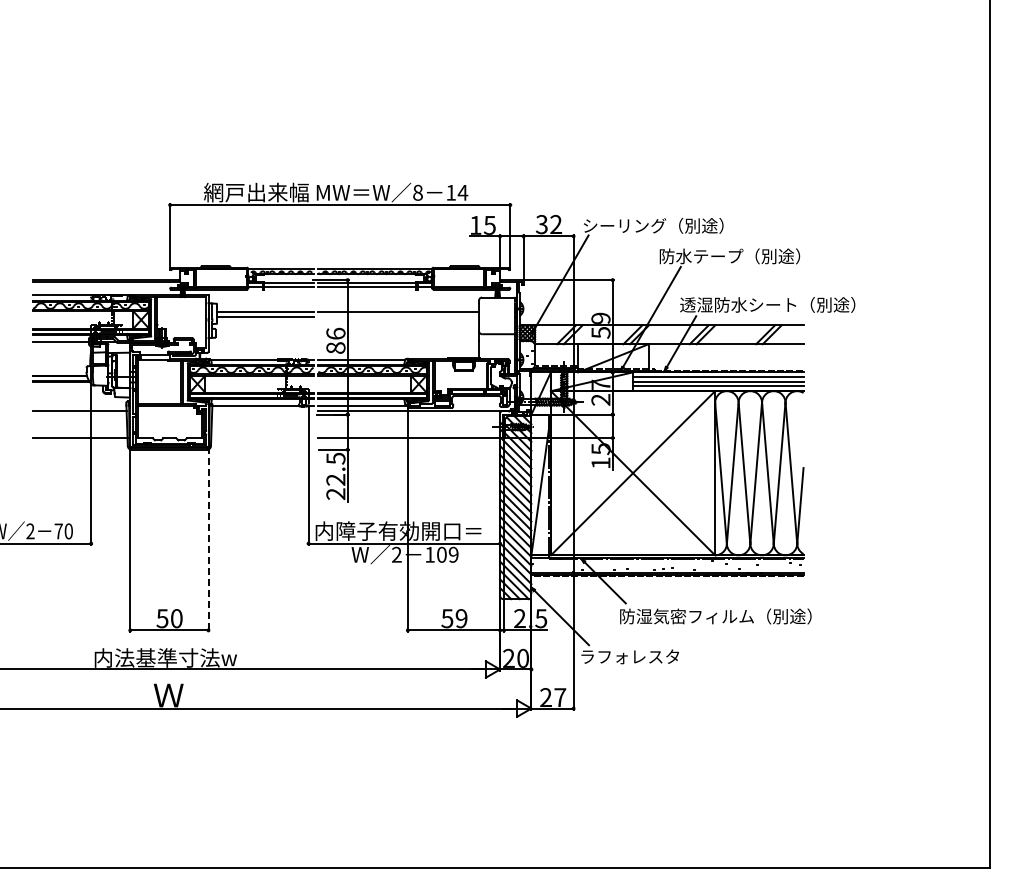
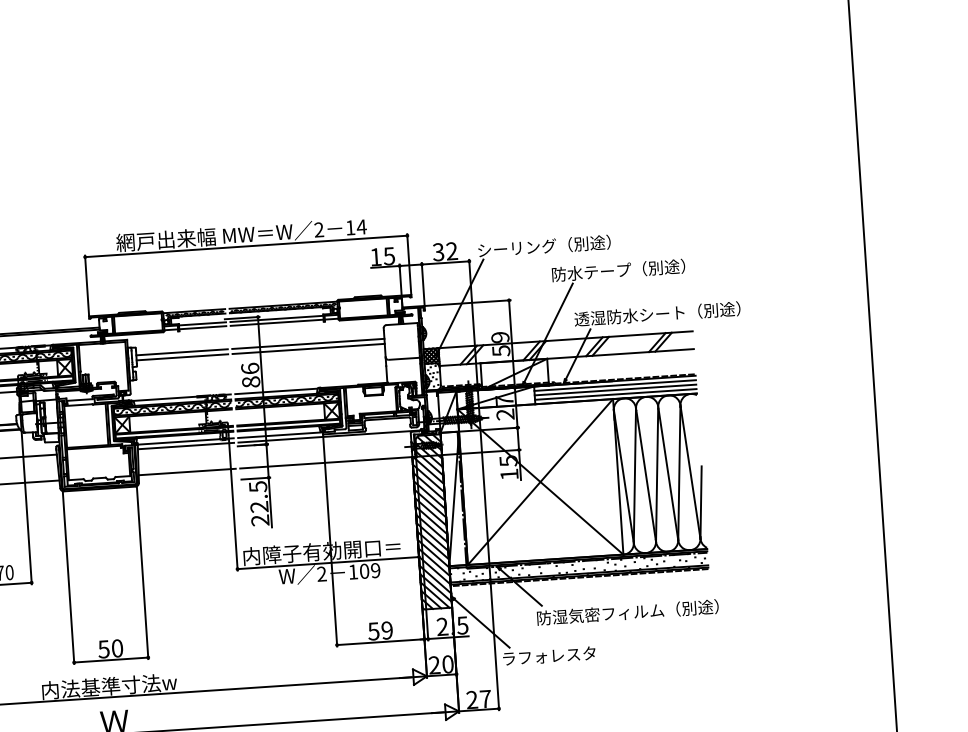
text: (417, 192) -> (318, 229), 8 -> 2
line: (398, 317) -> (308, 349), added
line: (262, 410) -> (185, 445), added
line: (262, 438) -> (187, 472), added
line: (208, 540) -> (142, 572), dashed -> solid

